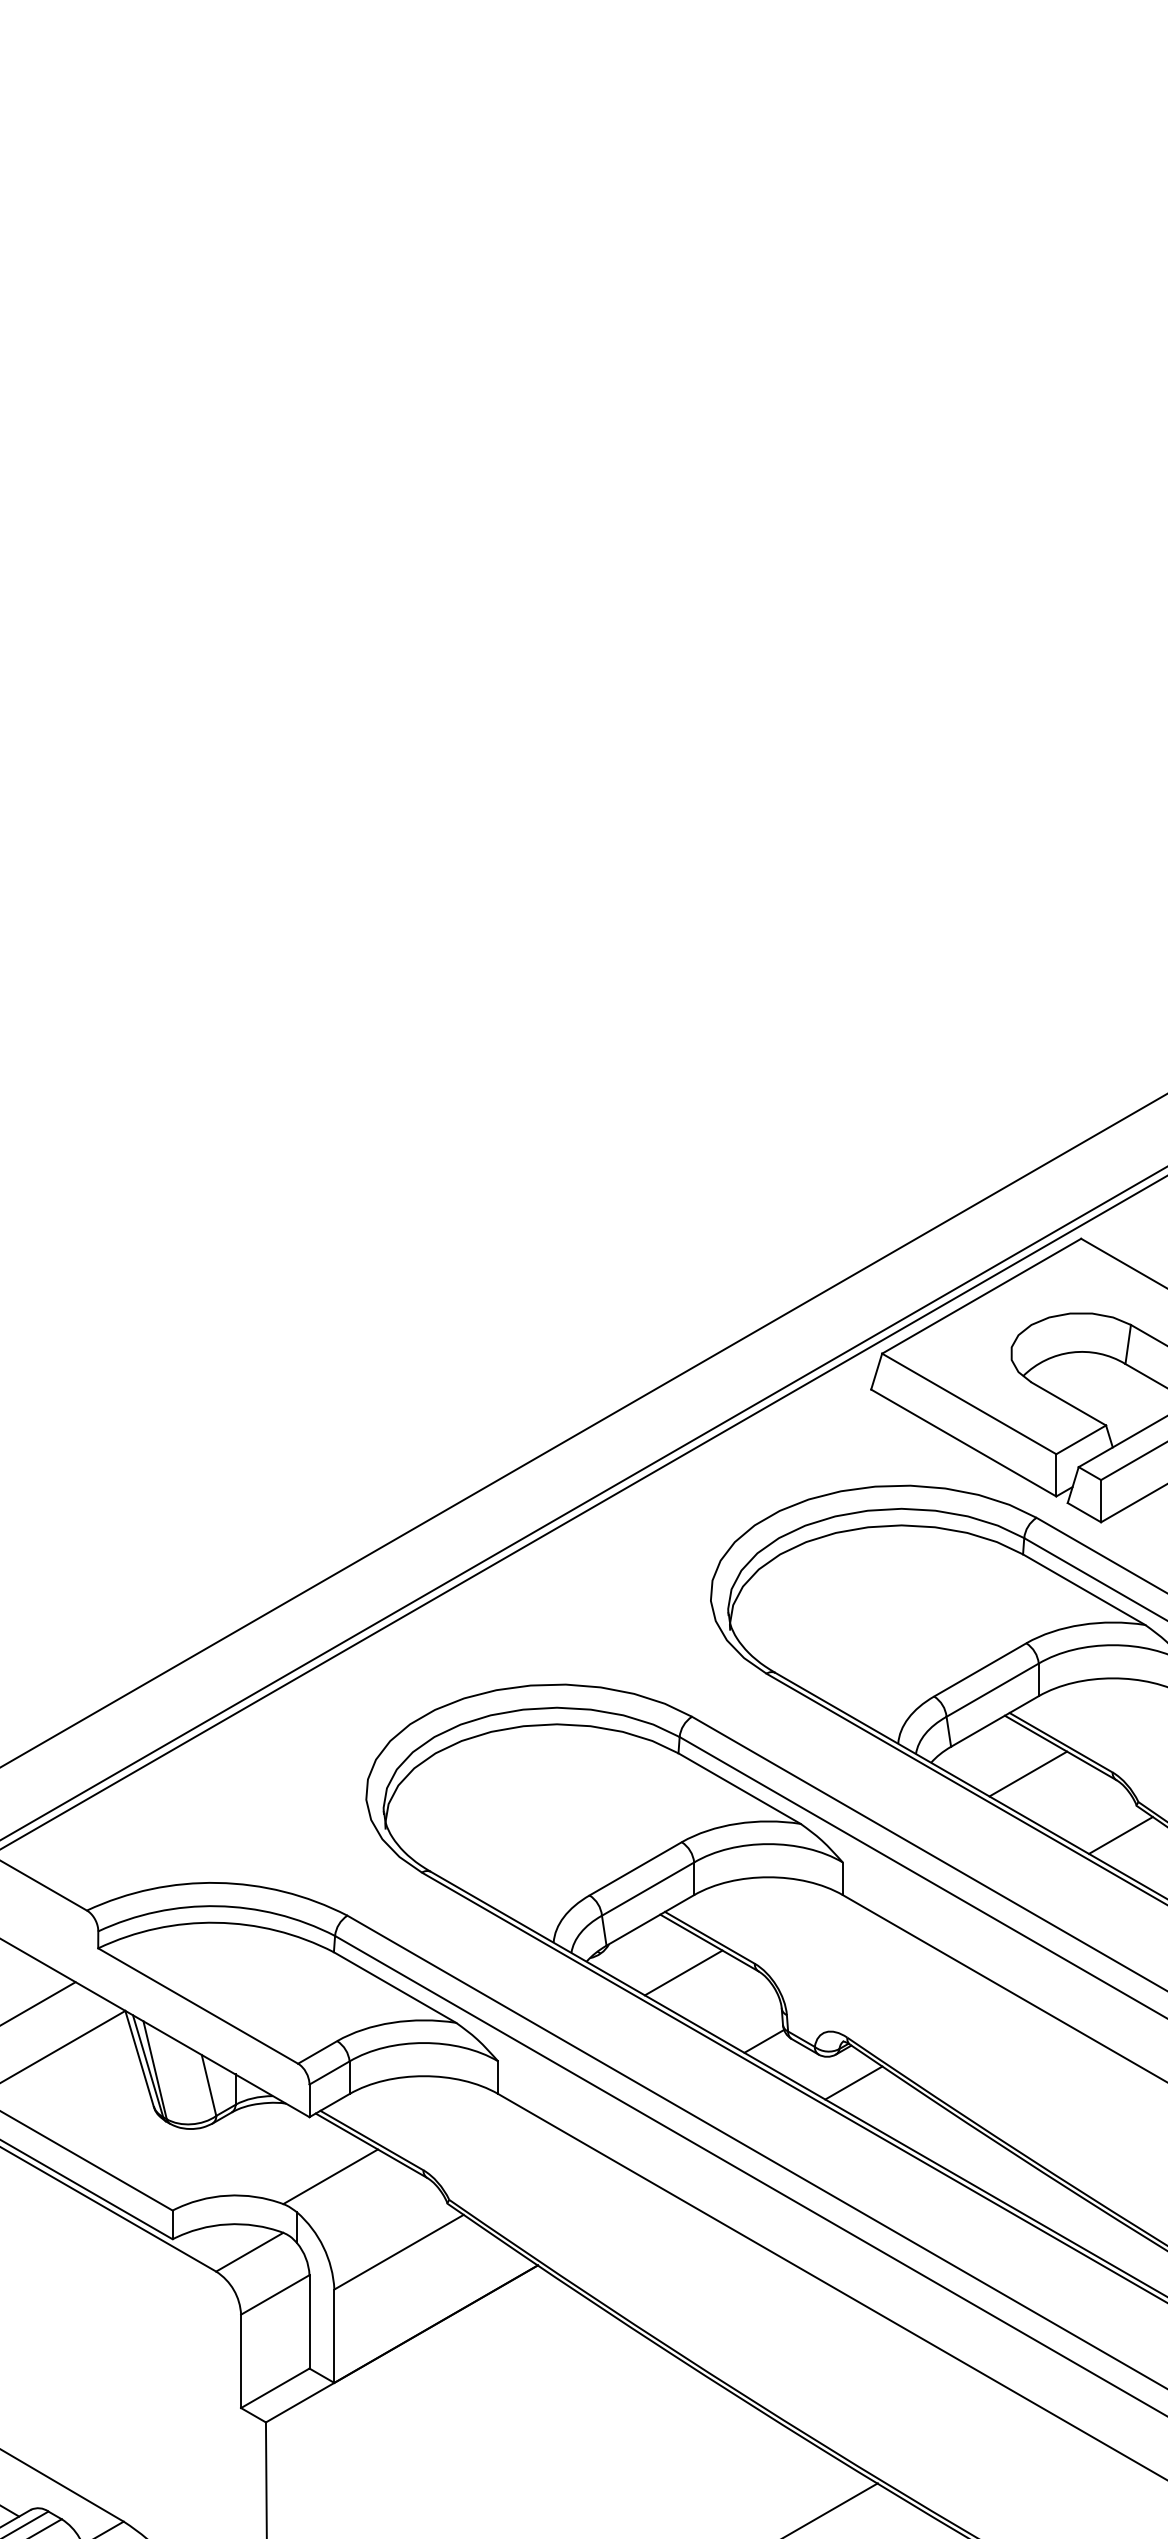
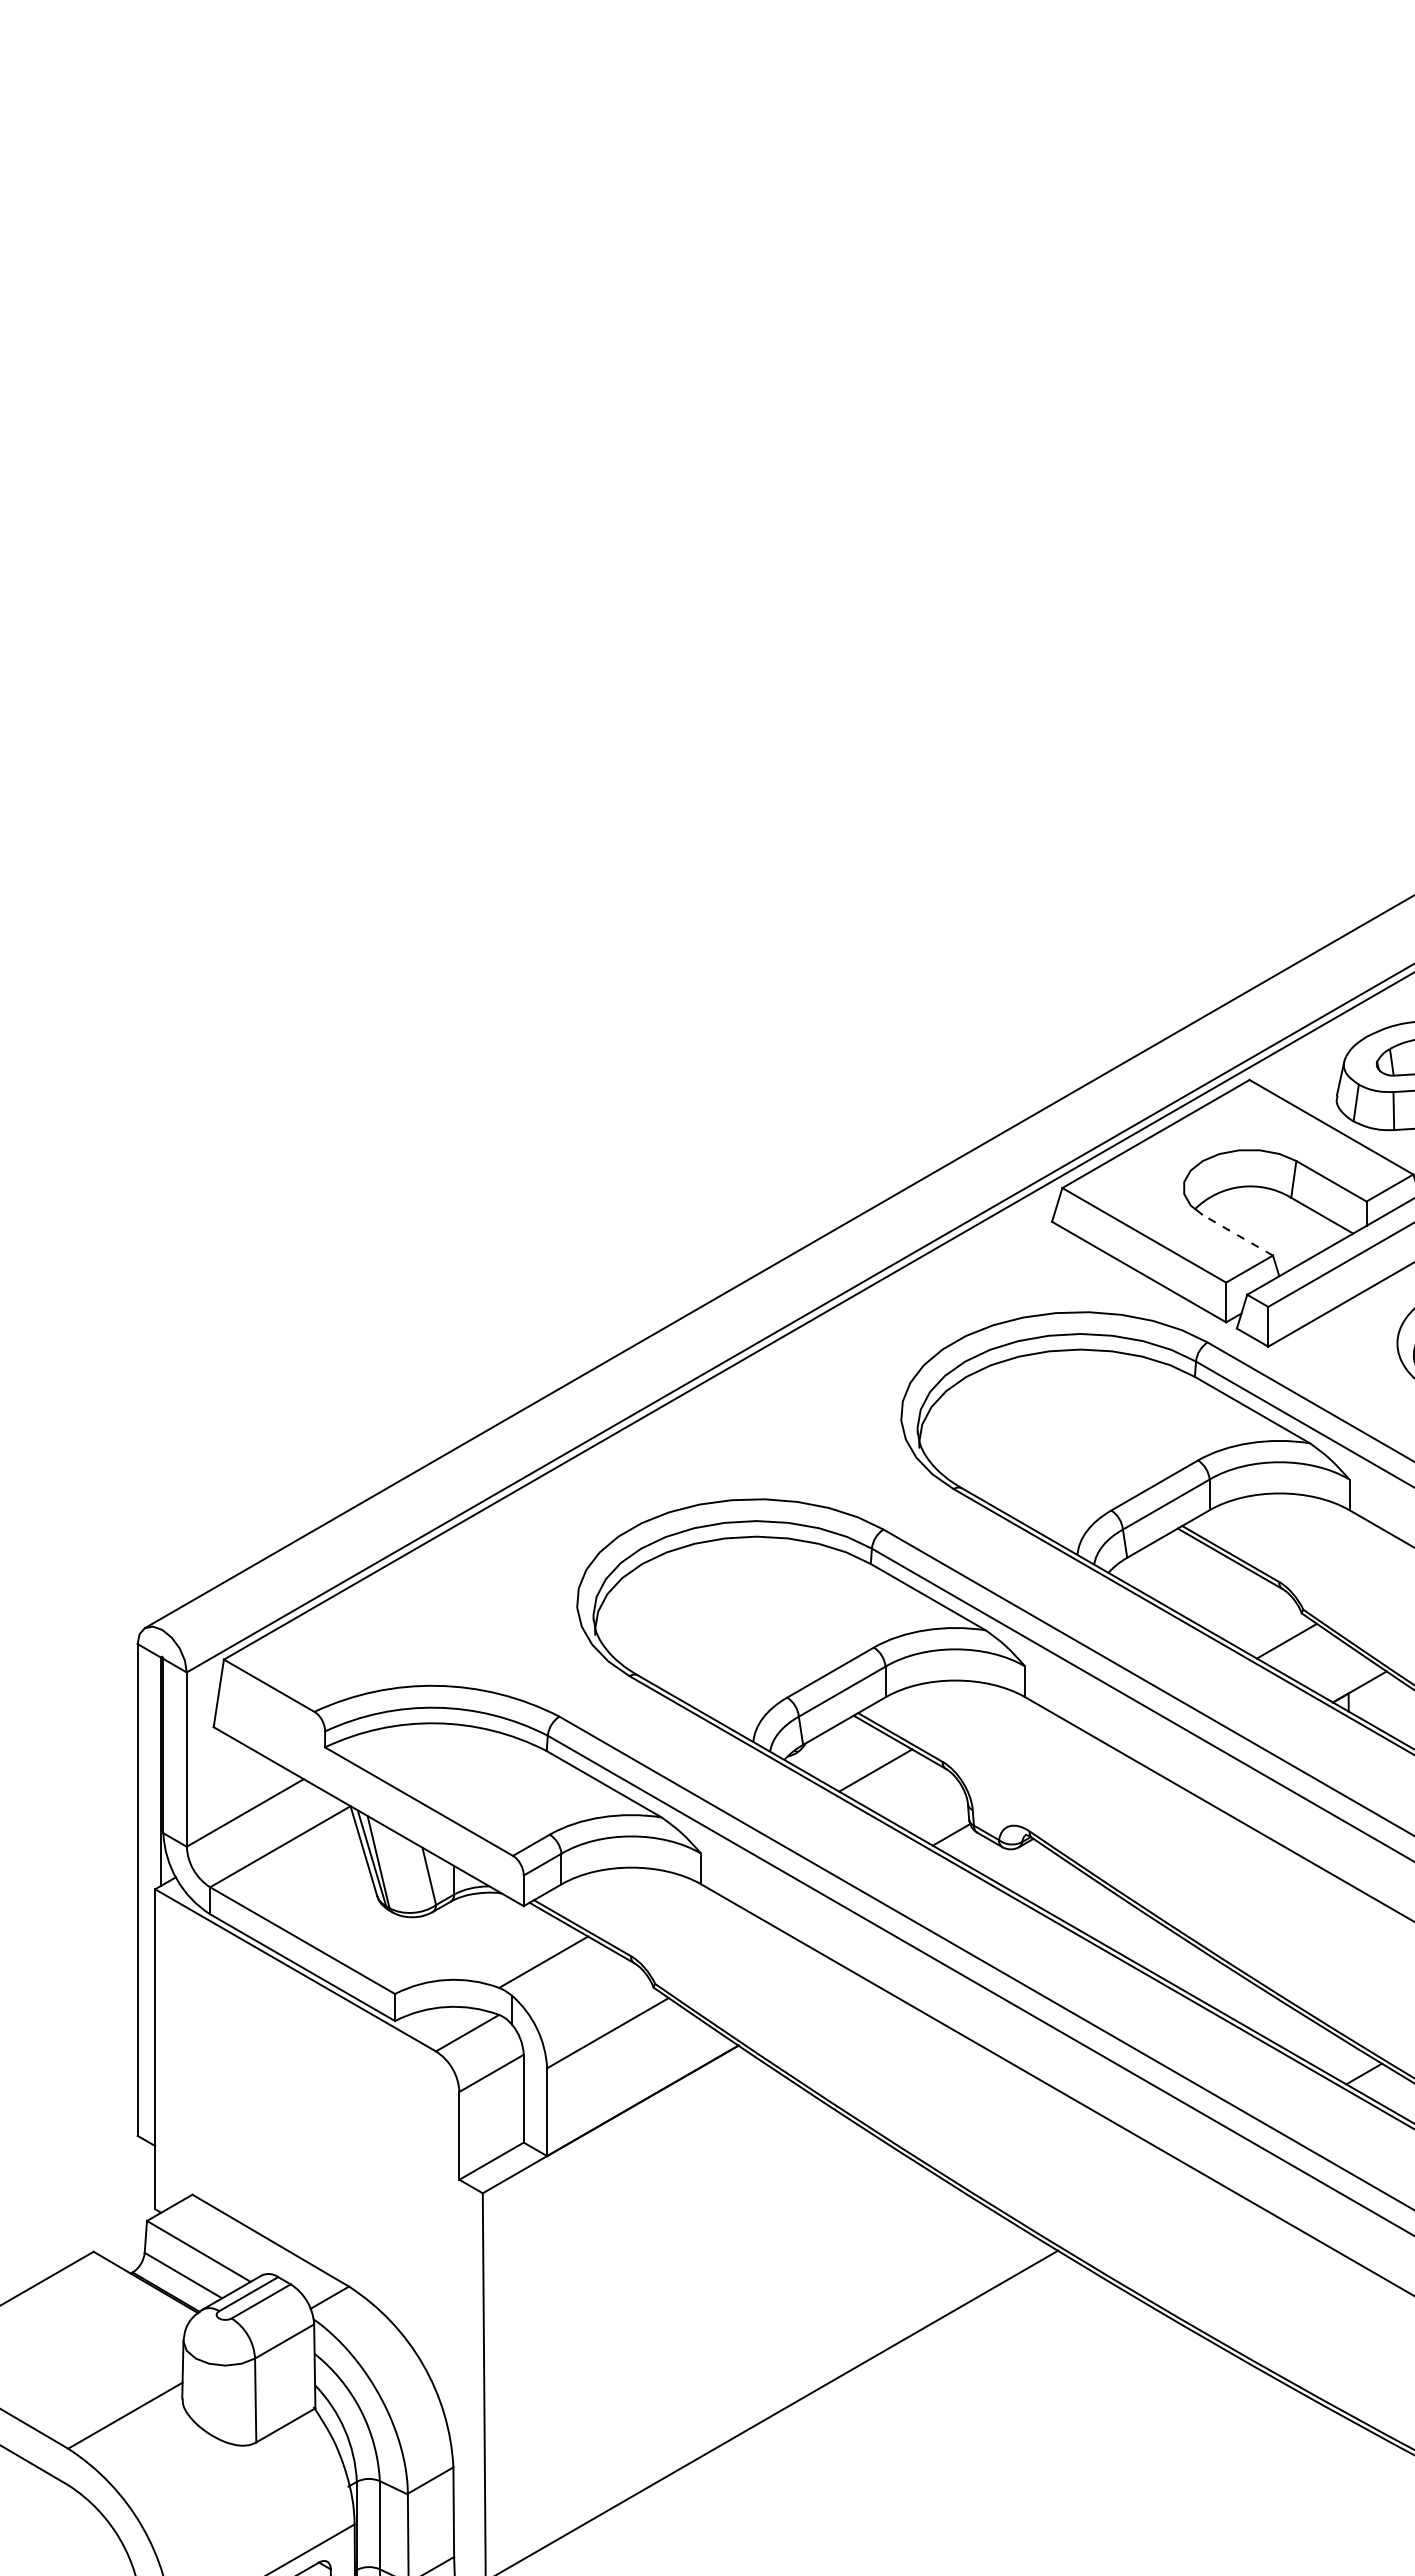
line: (1068, 1404) -> (1237, 1235), solid -> dashed
line: (1027, 1774) -> (1199, 1583), removed
line: (853, 2082) -> (1035, 1873), removed

